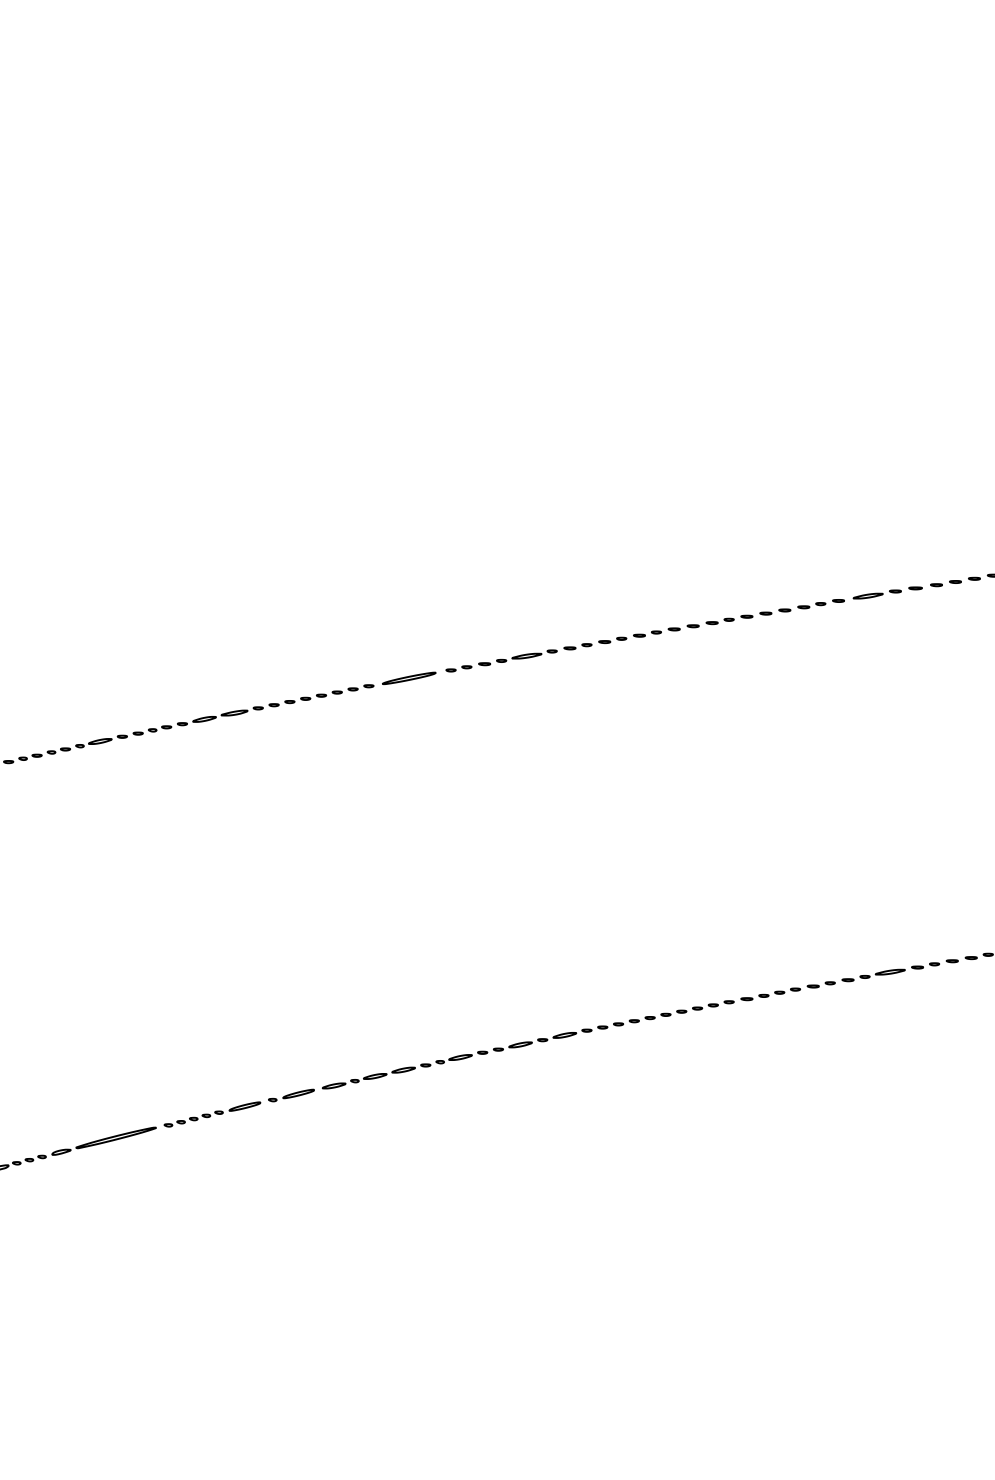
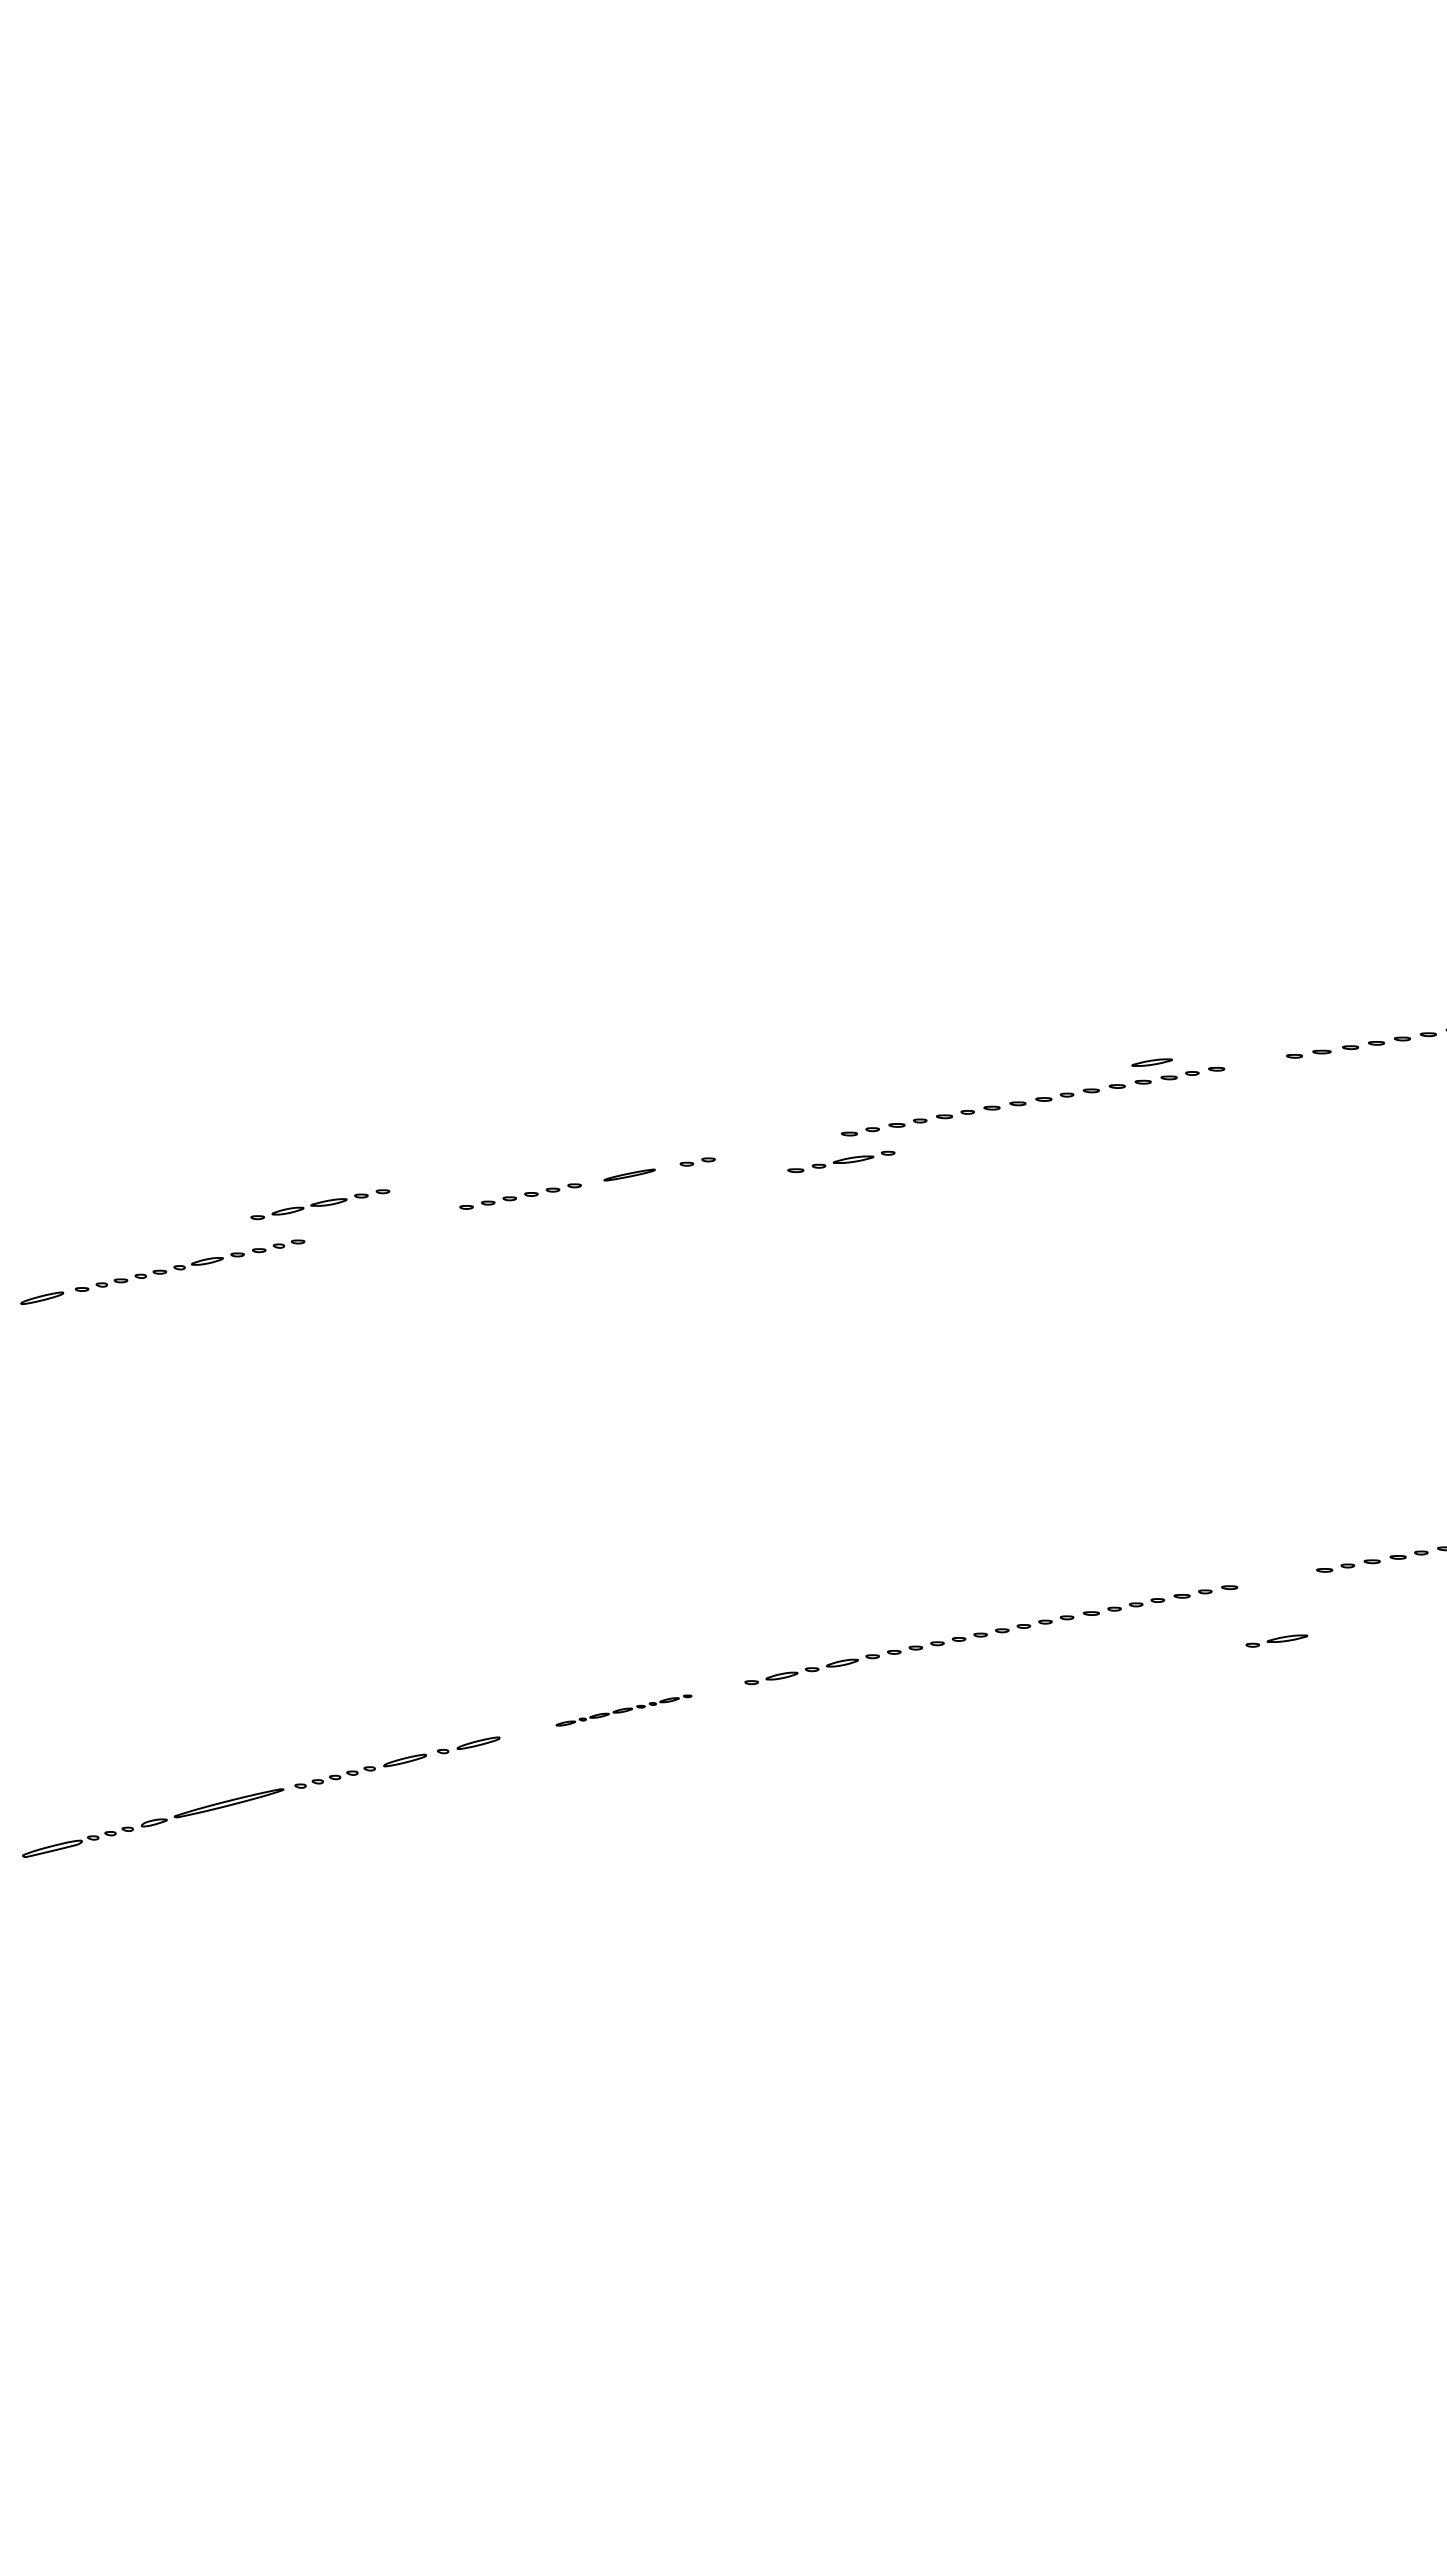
part: (867, 596) -> (1151, 1062), moved
part: (518, 657) -> (841, 1161), moved
part: (409, 677) -> (629, 1174), size x0.7
part: (228, 714) -> (320, 1204), moved
part: (882, 973) -> (1276, 1640), moved
part: (404, 1070) -> (623, 1710), size x0.6

